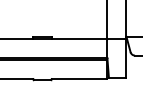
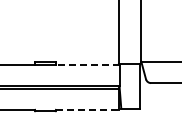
line: (79, 39) -> (87, 64), solid -> dashed
line: (79, 78) -> (87, 109), solid -> dashed

